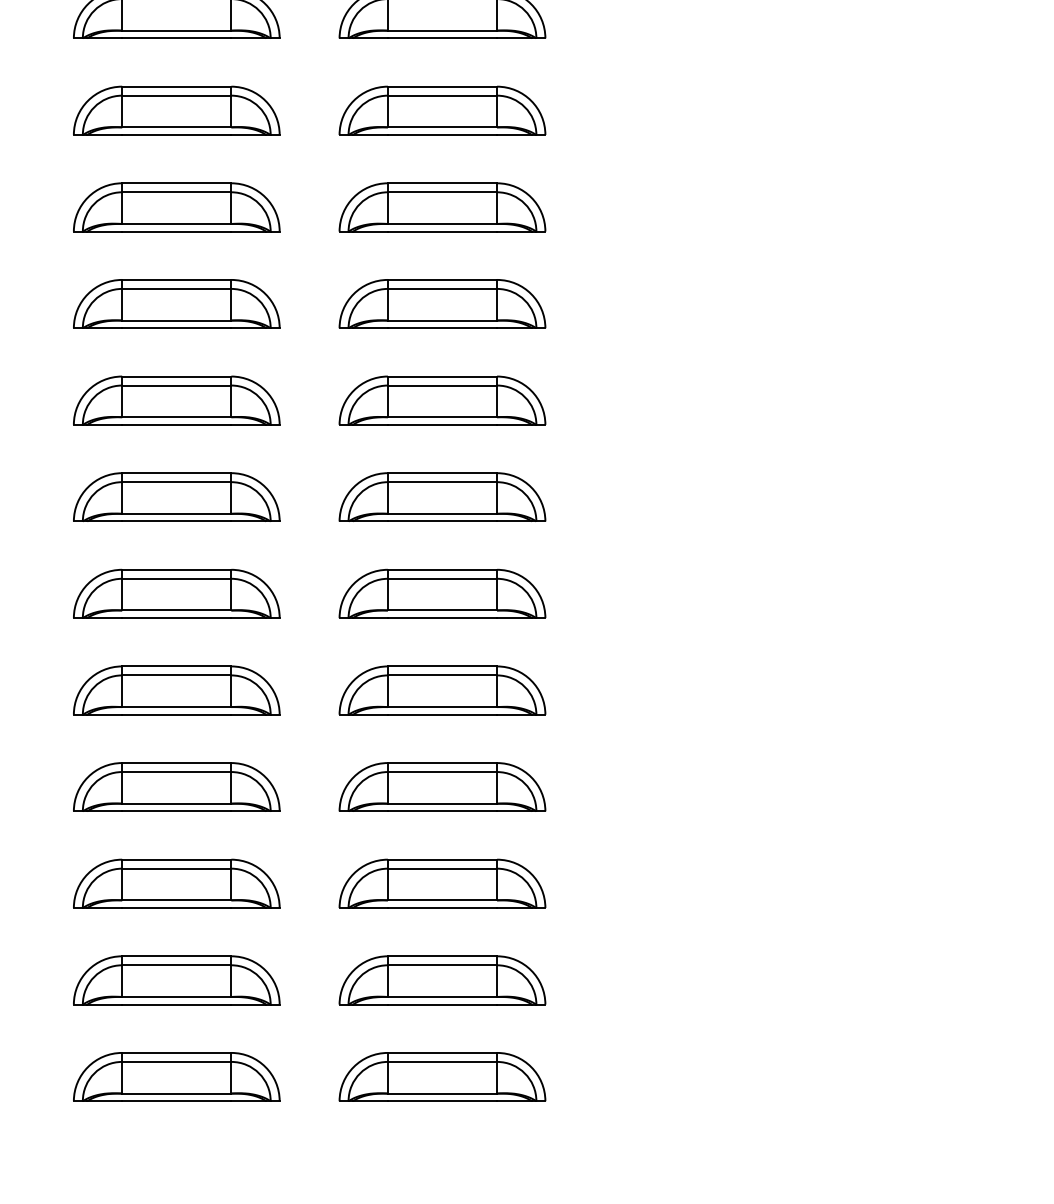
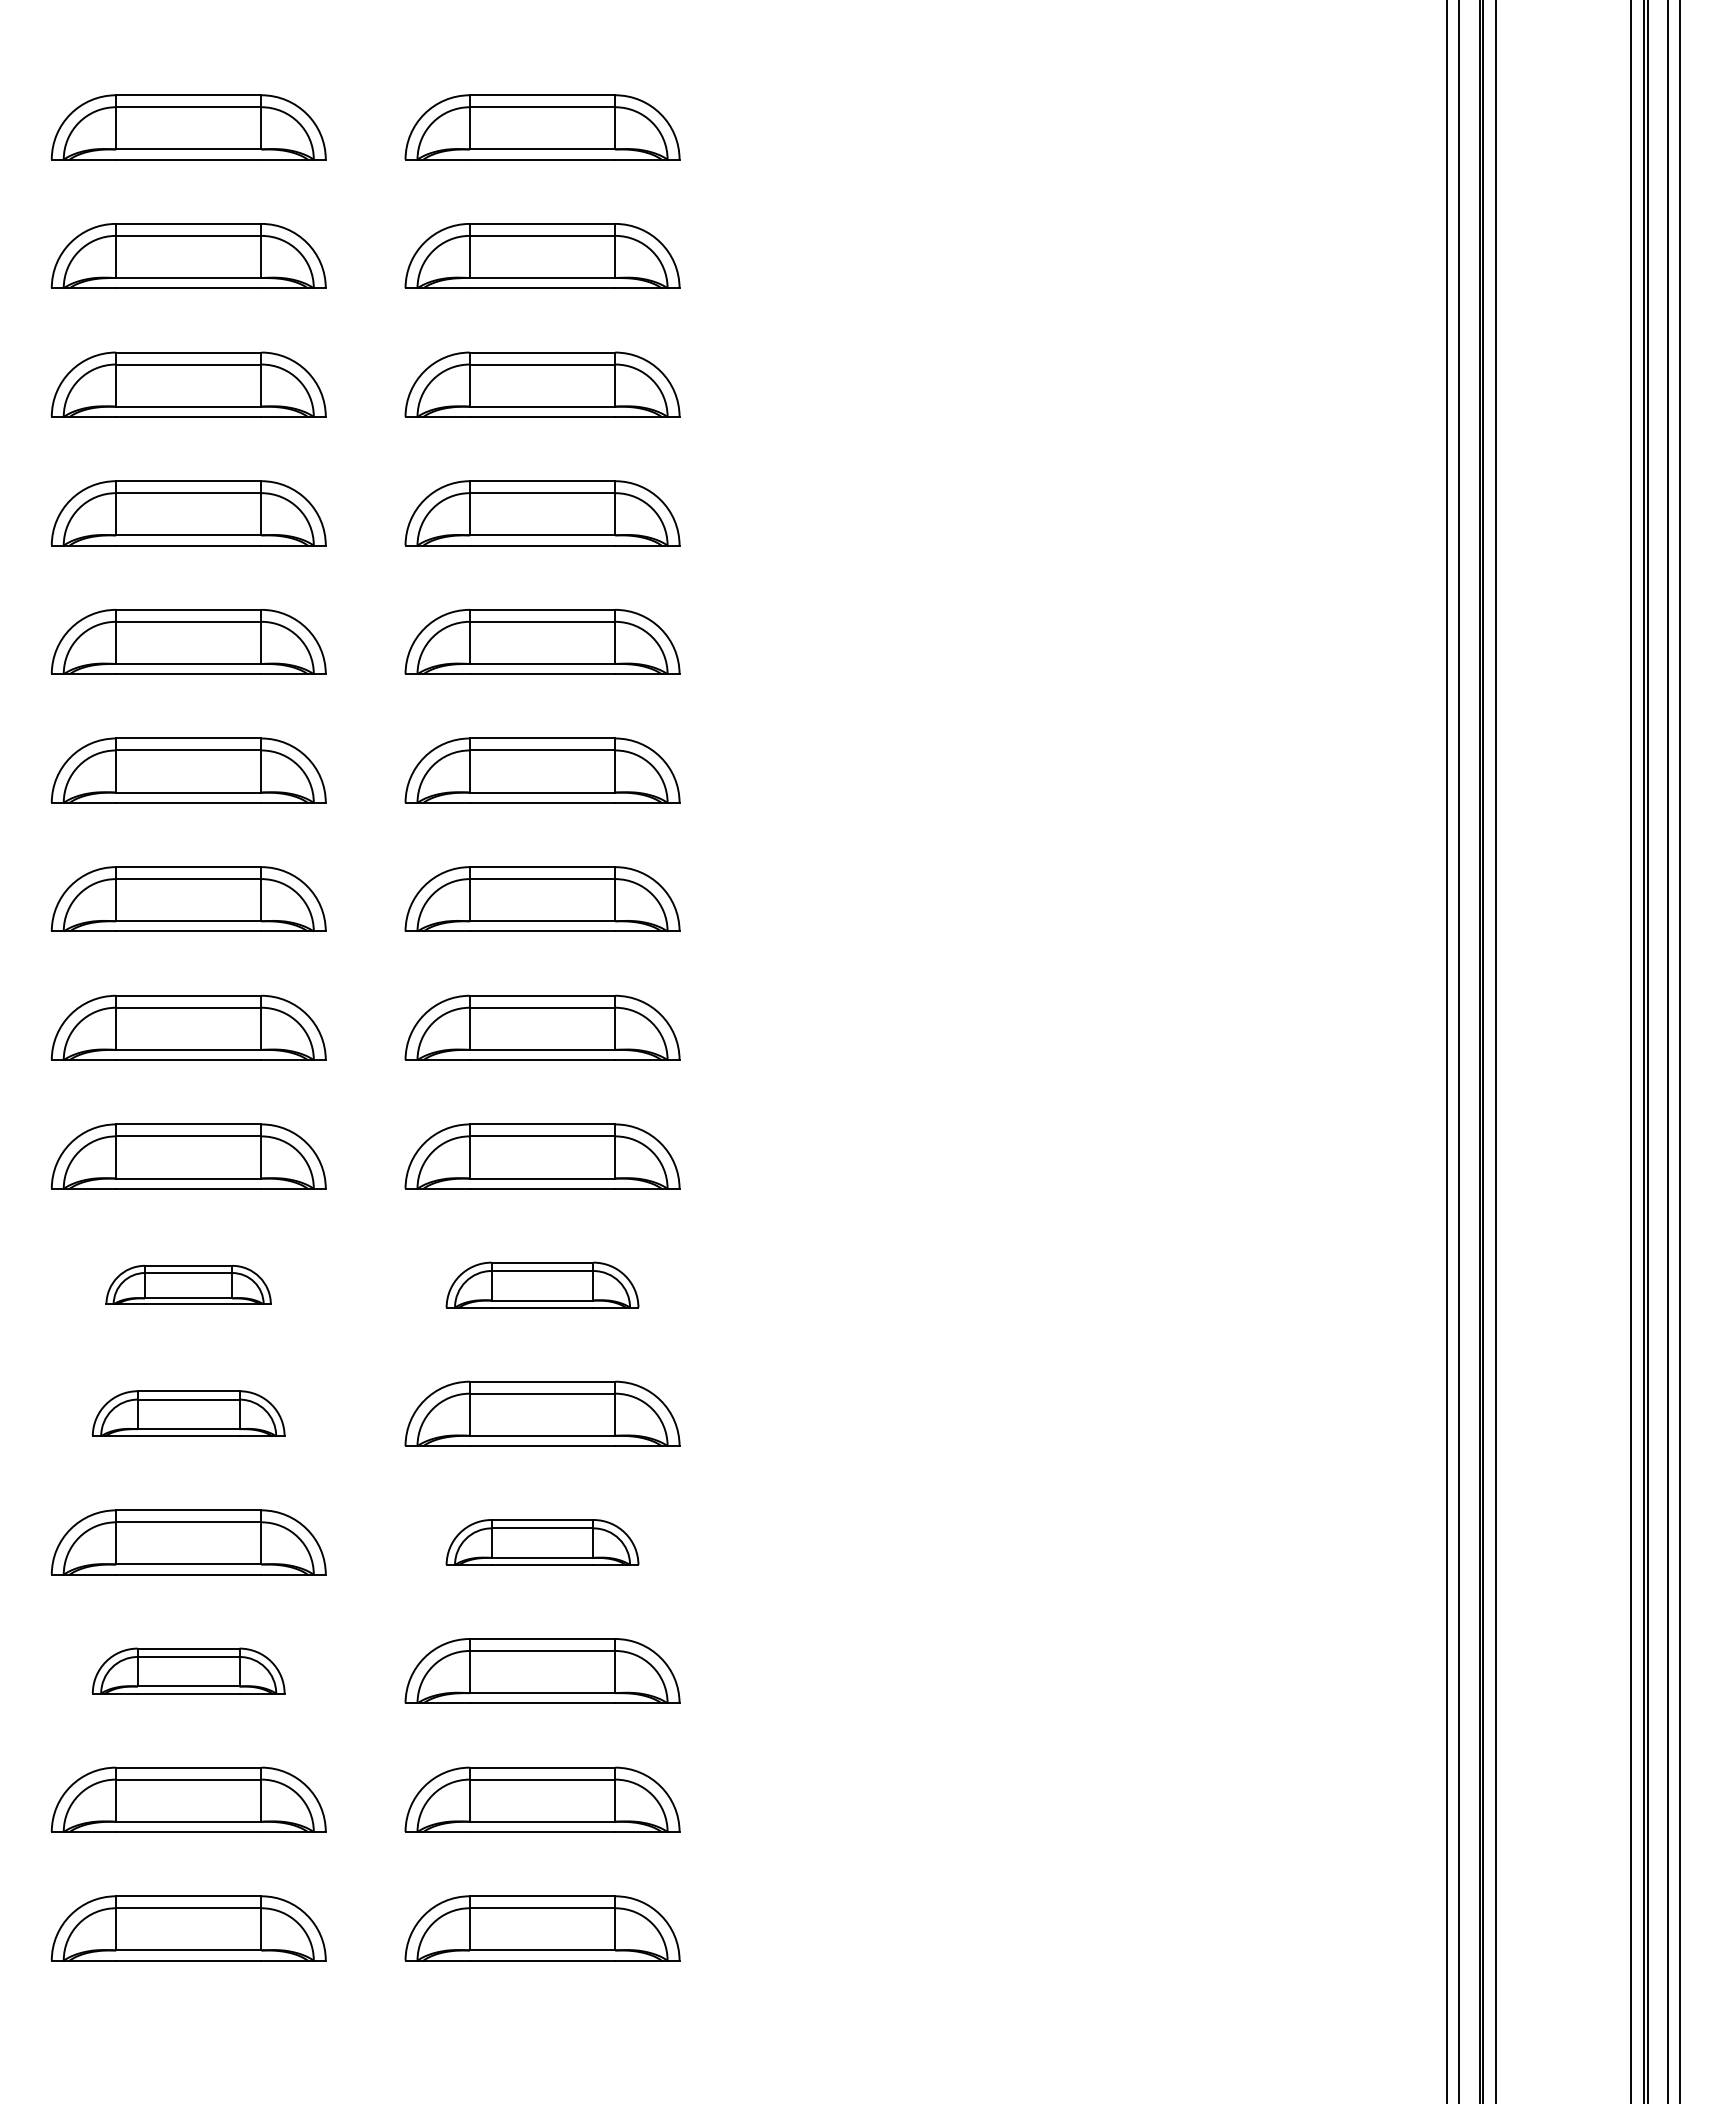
part: (176, 593) -> (188, 1284), size x0.6
part: (442, 593) -> (542, 1284), size x0.7
part: (176, 690) -> (188, 1413), size x0.7
part: (442, 787) -> (542, 1542), size x0.7
part: (176, 883) -> (188, 1670), size x0.7

